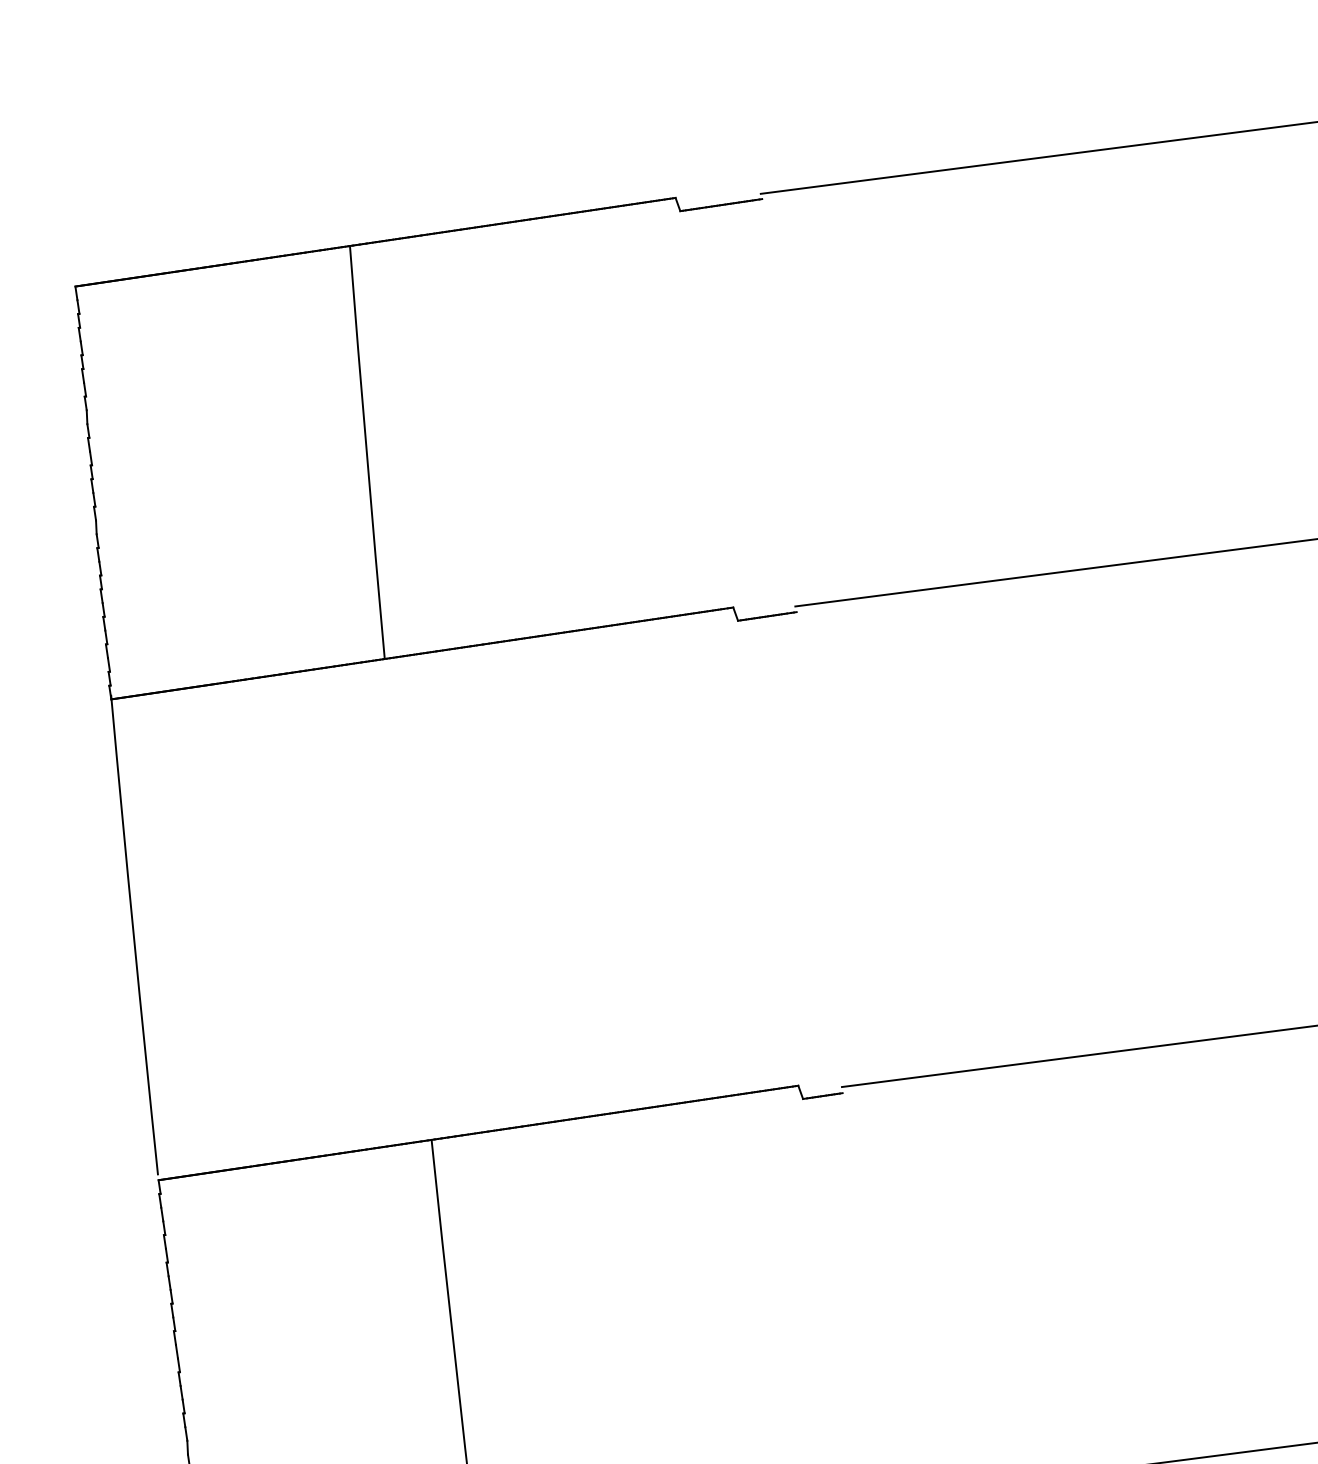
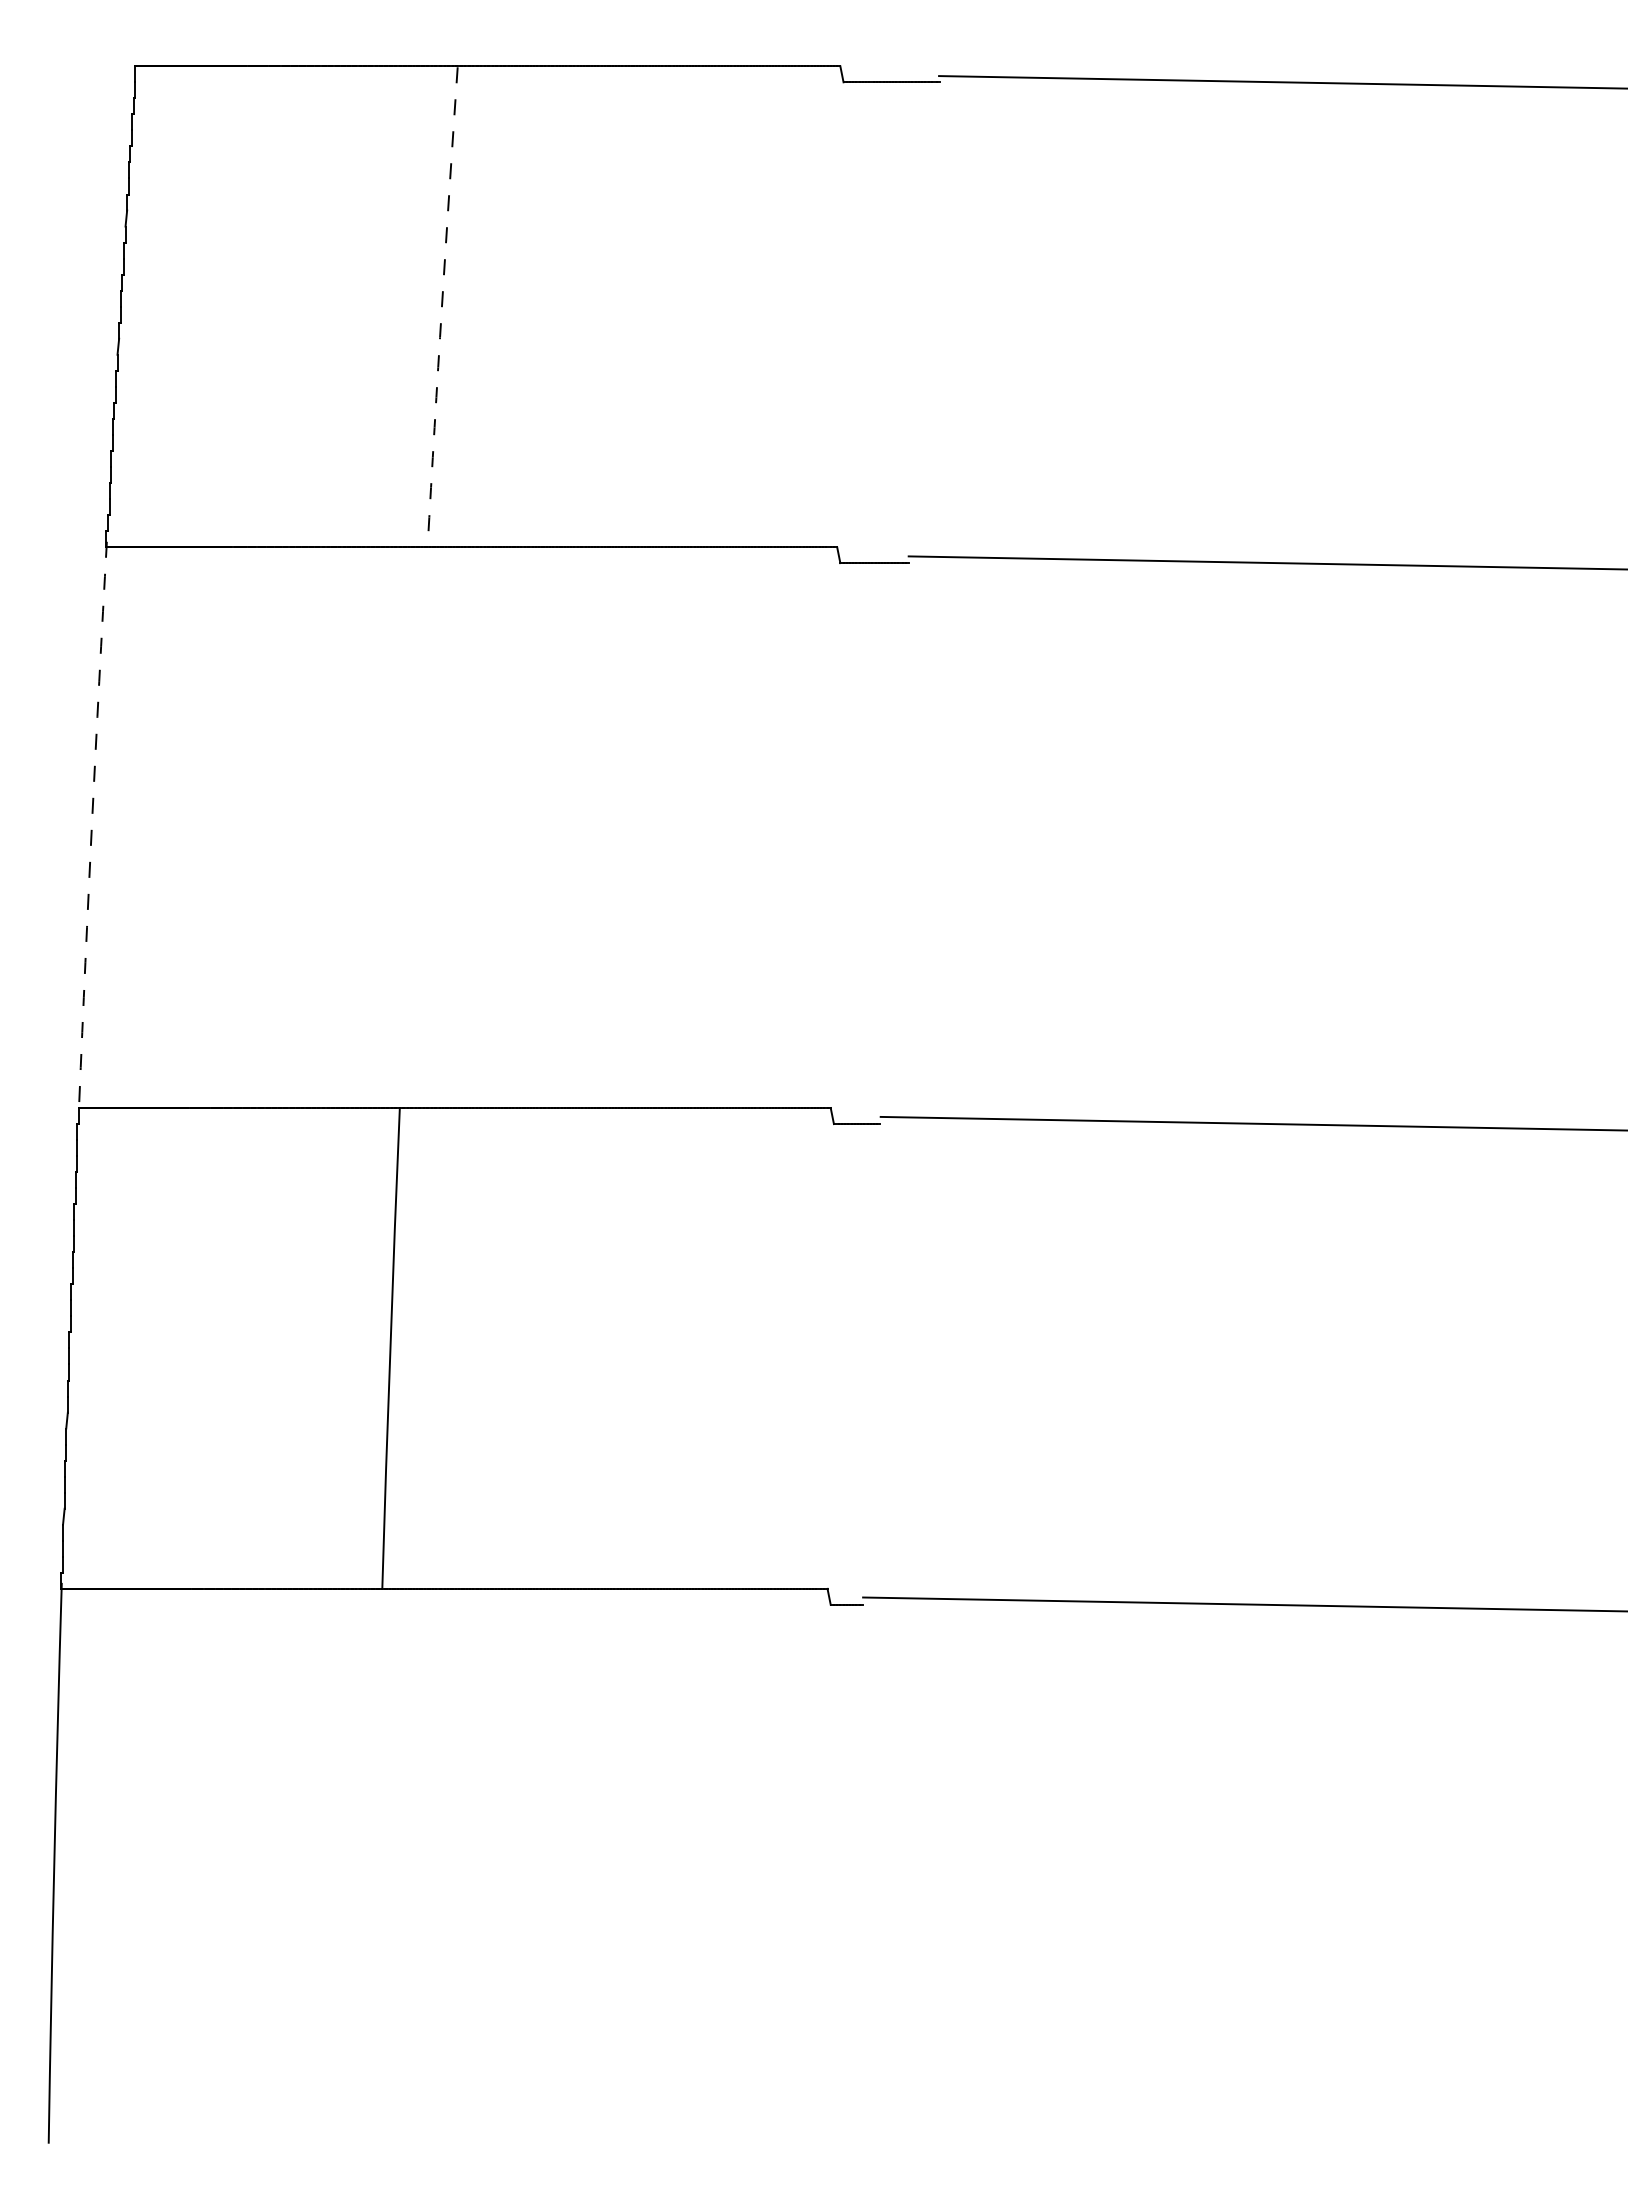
arc: (366, 453) -> (441, 307), solid -> dashed
arc: (134, 935) -> (92, 822), solid -> dashed

